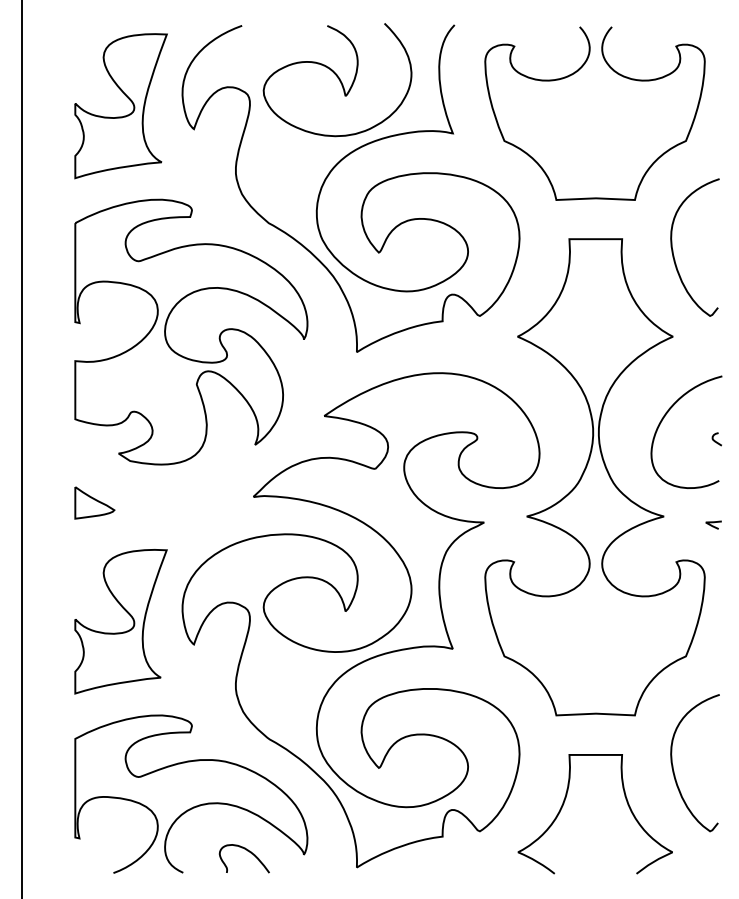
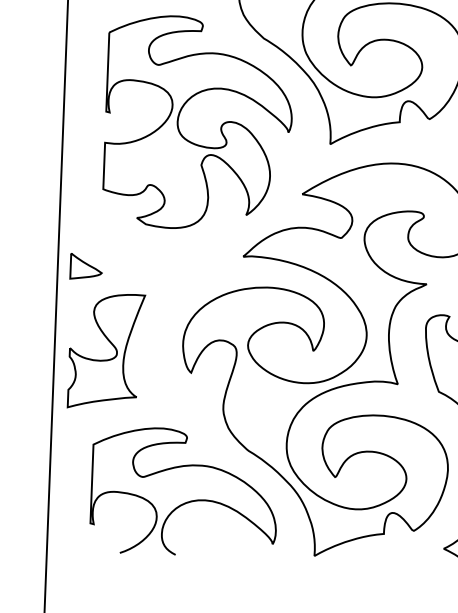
part: (94, 502) -> (86, 266), moved
part: (123, 631) -> (108, 359), moved
curve: (247, 851) -> (227, 539), removed

